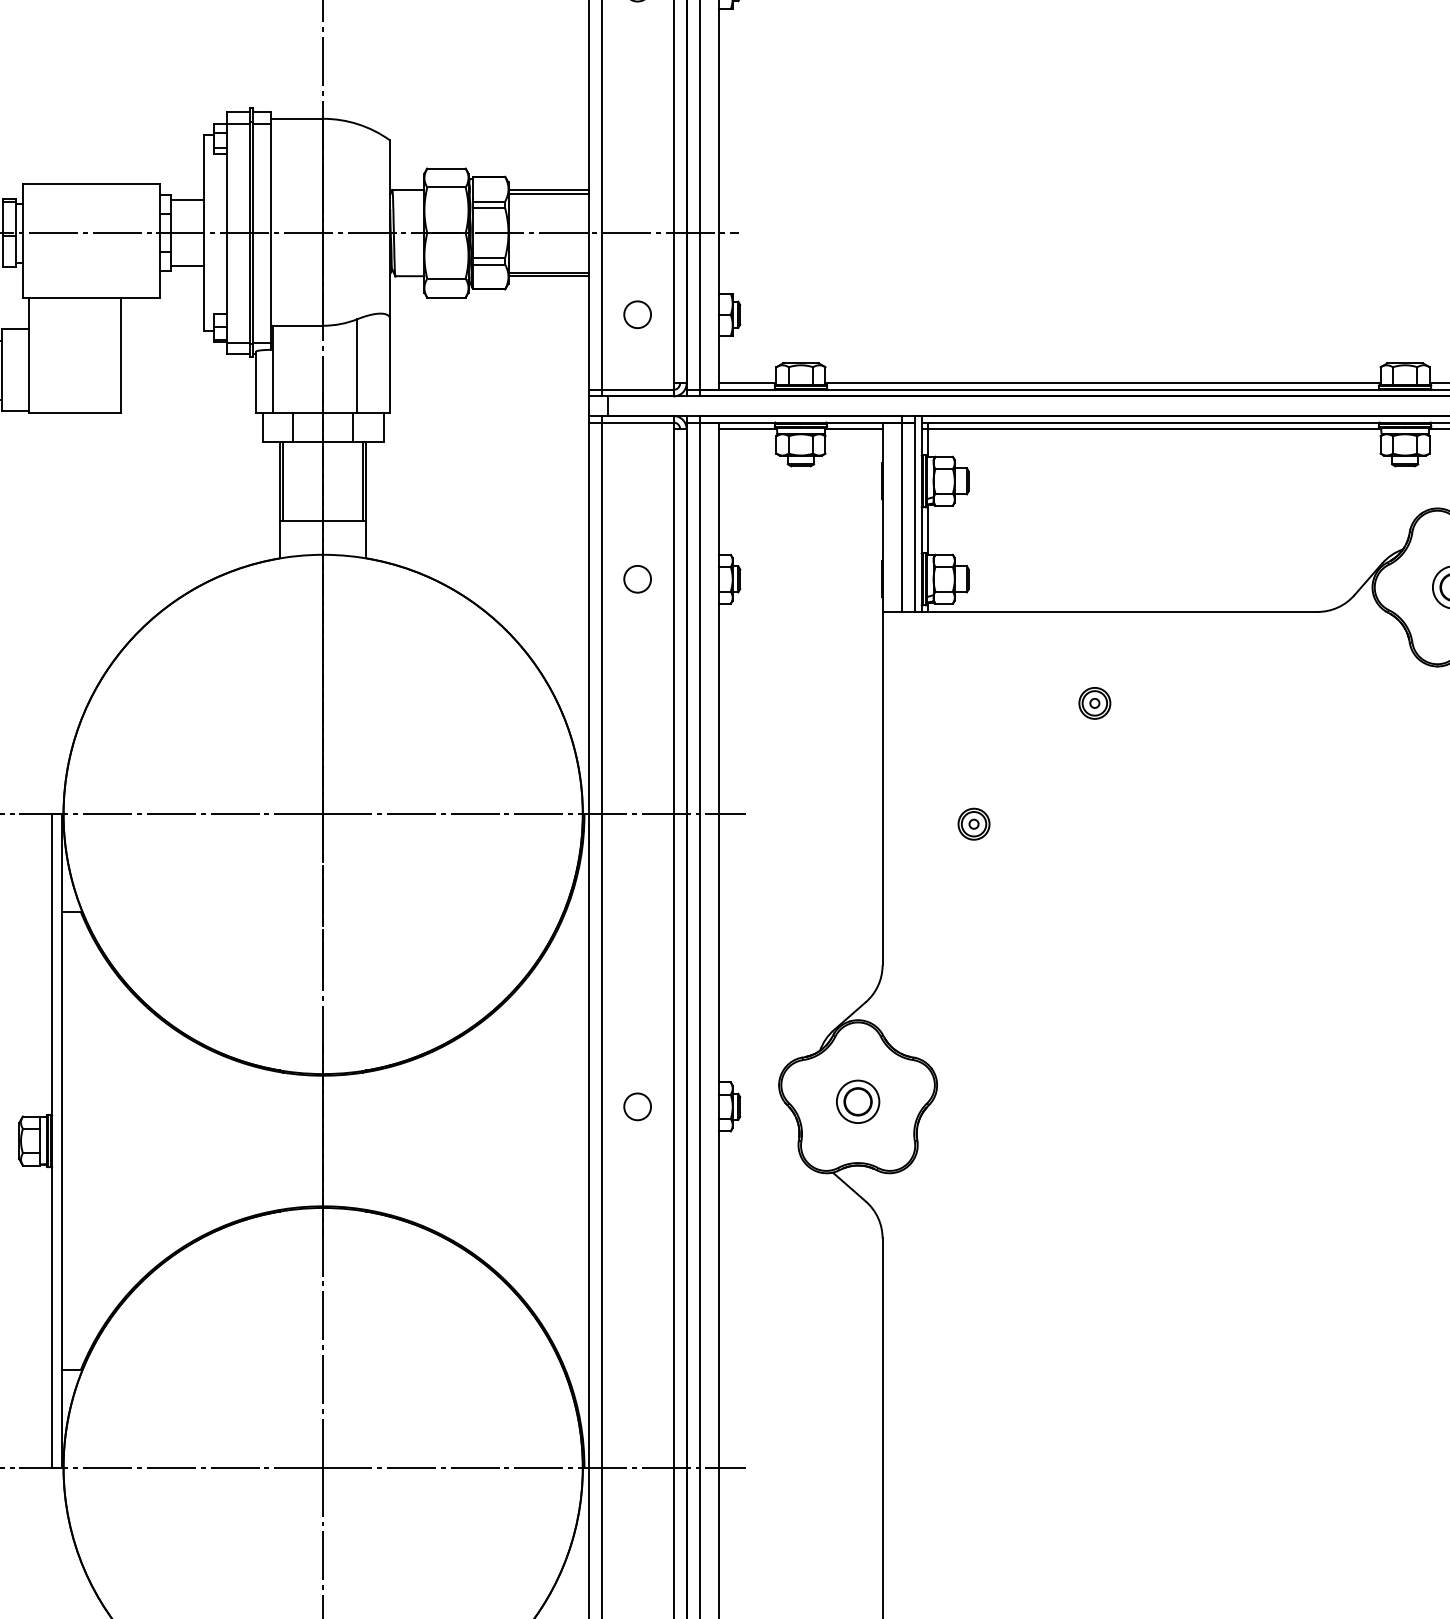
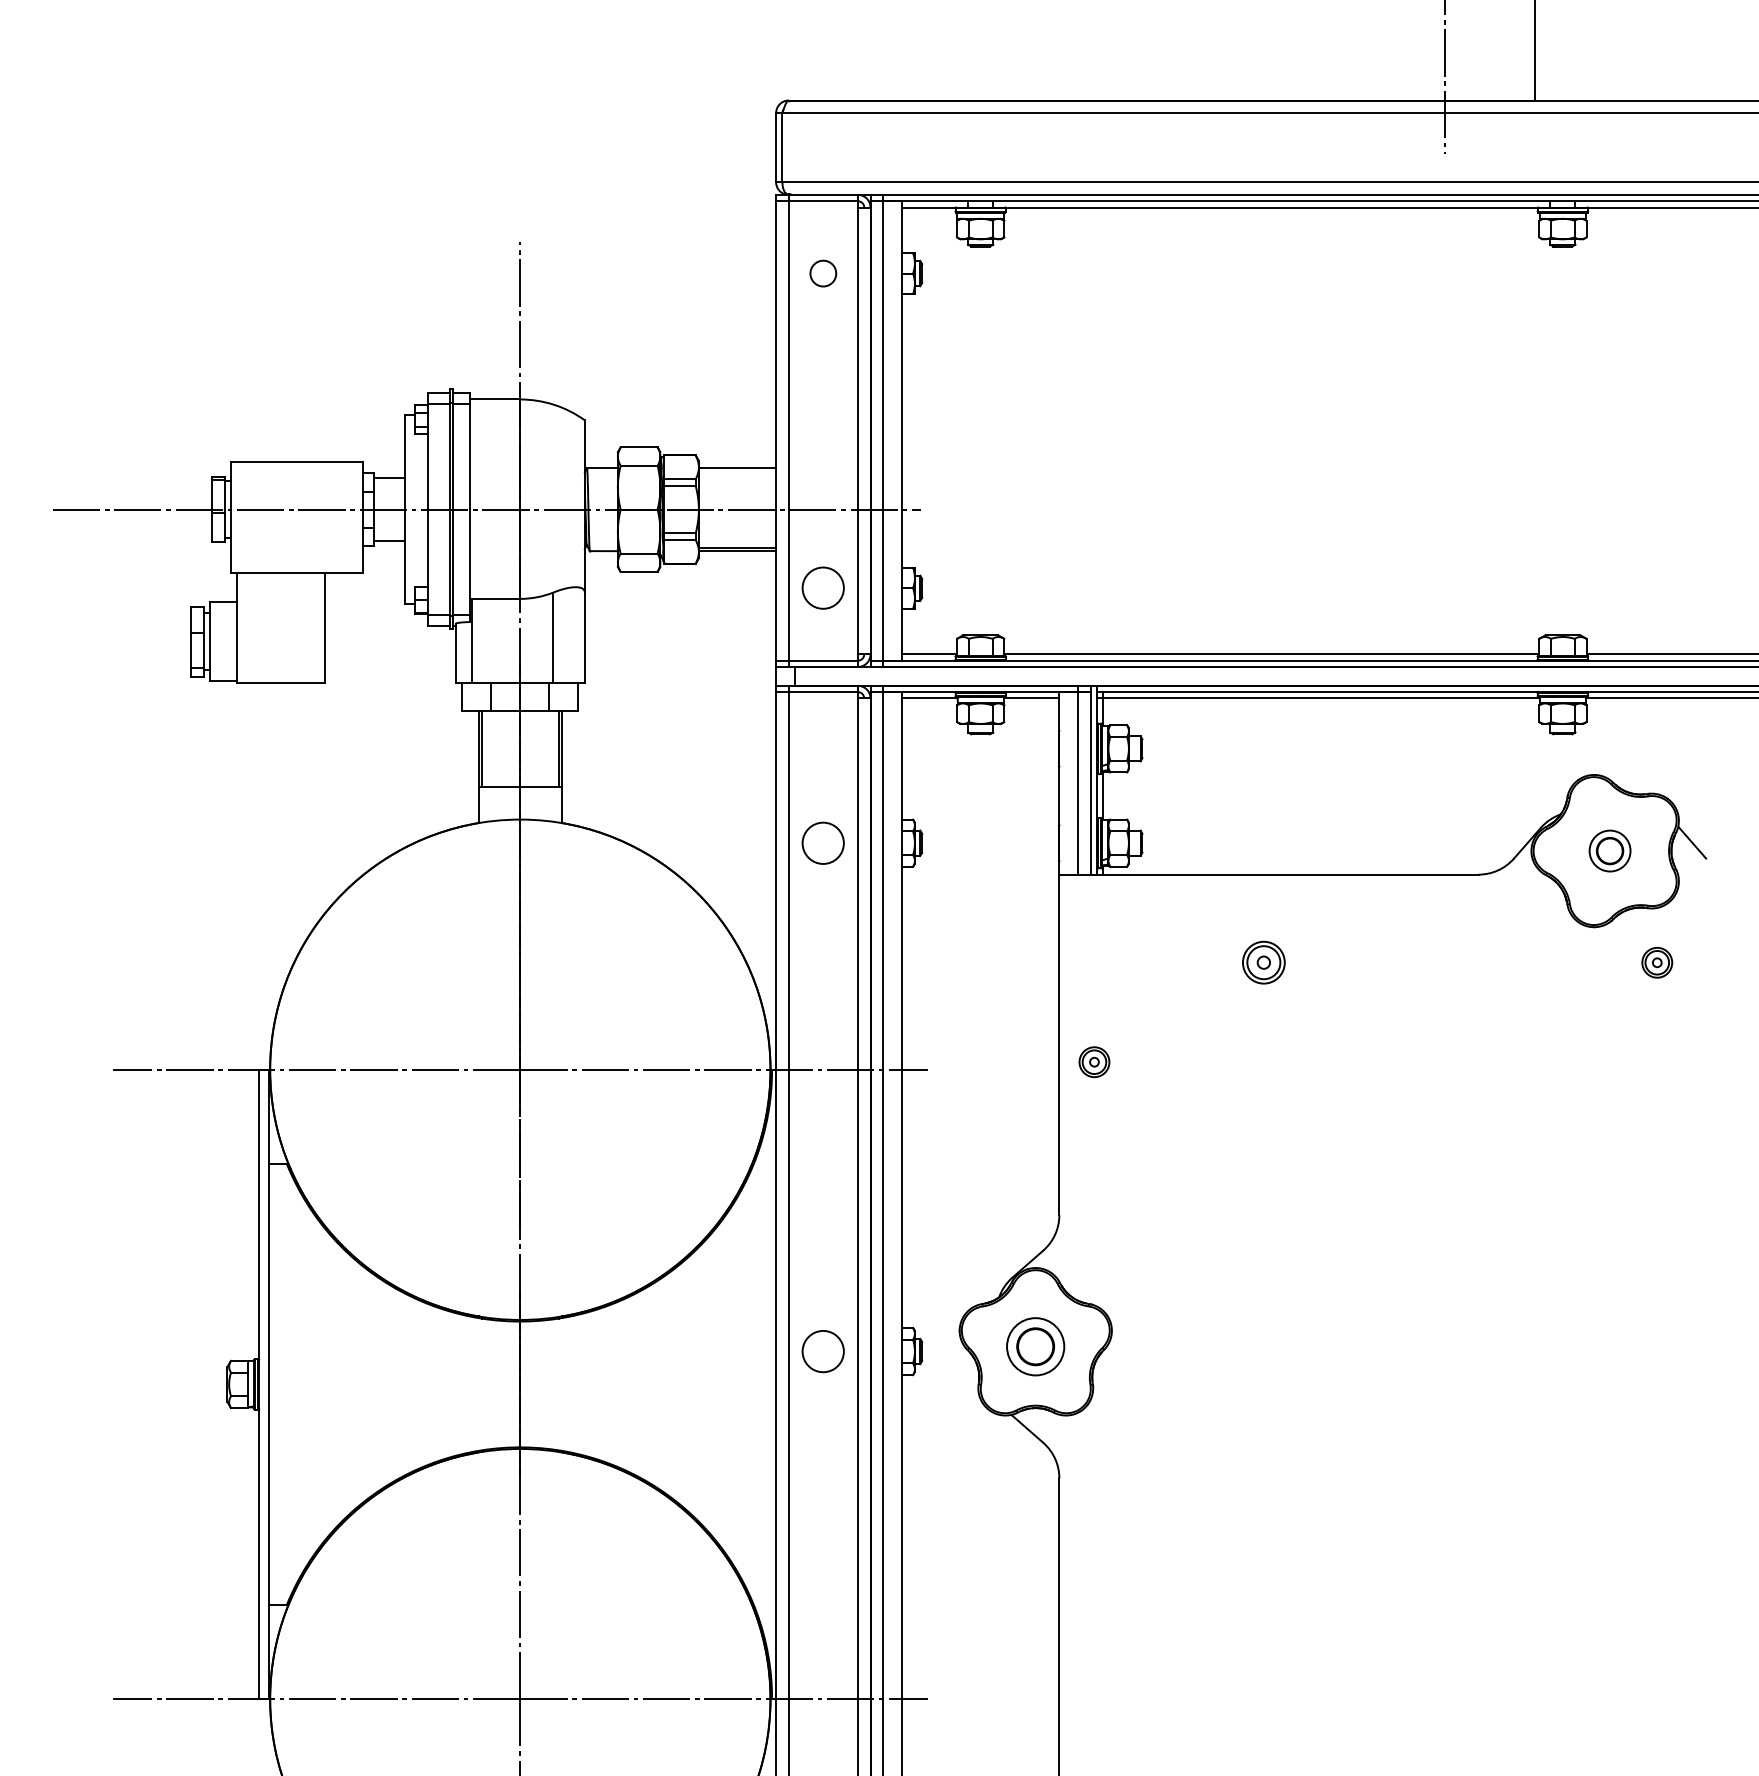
line: (548, 193) -> (737, 471), removed
circle: (637, 314) -> (823, 588), size x1.6
circle: (637, 578) -> (823, 842), size x1.6
part: (1094, 703) -> (1263, 962), size x1.4
part: (974, 823) -> (1094, 1061), moved
part: (857, 1101) -> (1035, 1346), size x1.4
circle: (637, 1106) -> (823, 1351), size x1.6

